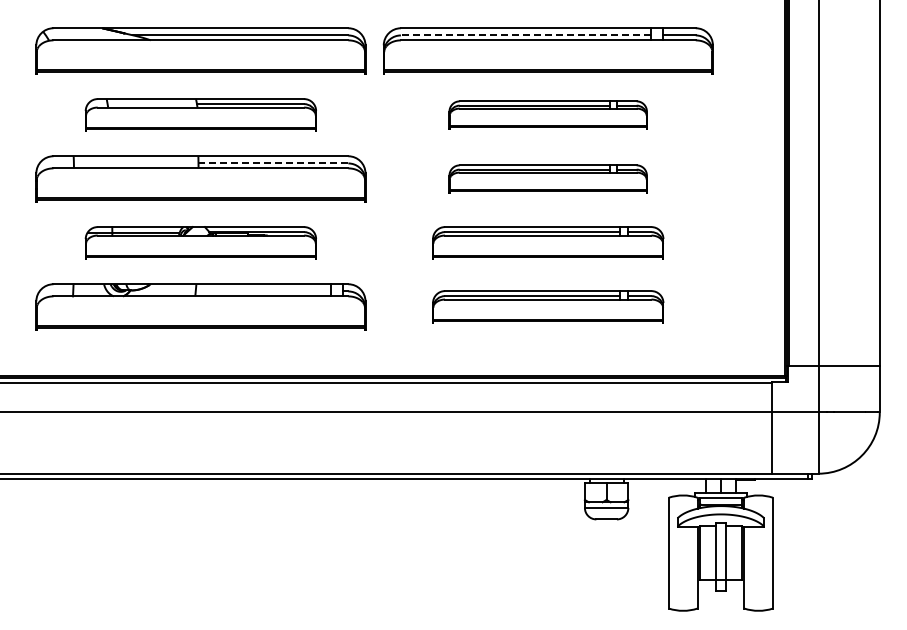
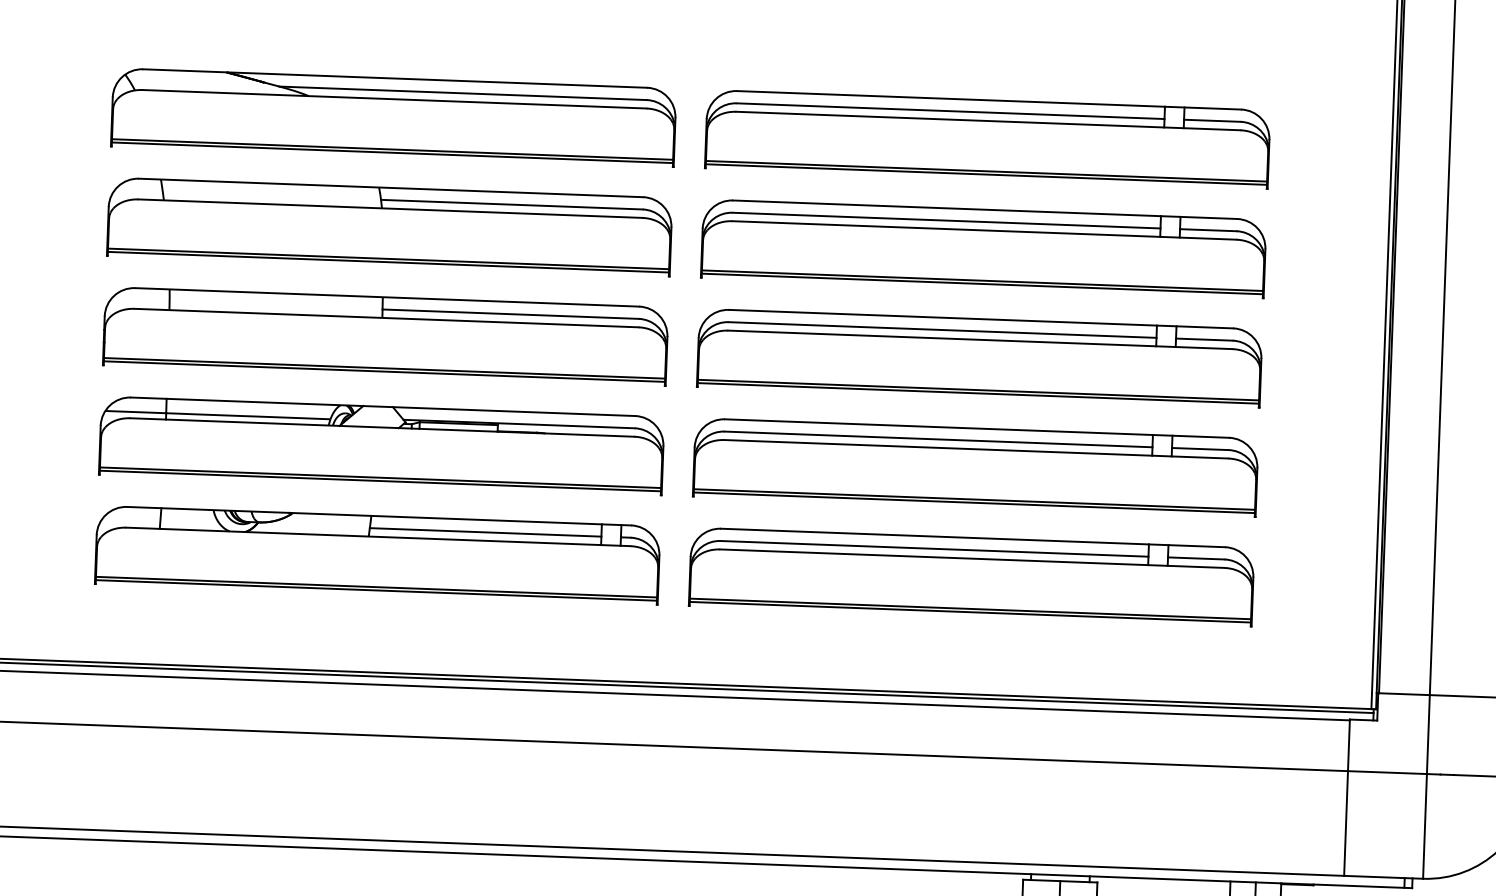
line: (525, 35) -> (949, 111), dashed -> solid
part: (200, 114) -> (389, 225), size x1.43
part: (547, 114) -> (982, 247), size x1.67
line: (273, 163) -> (510, 314), dashed -> solid
part: (547, 178) -> (978, 357), size x1.67
part: (200, 242) -> (381, 444), size x1.43
part: (547, 242) -> (974, 466), size x1.43
line: (263, 291) -> (485, 532), added
part: (547, 306) -> (970, 575), size x1.43

